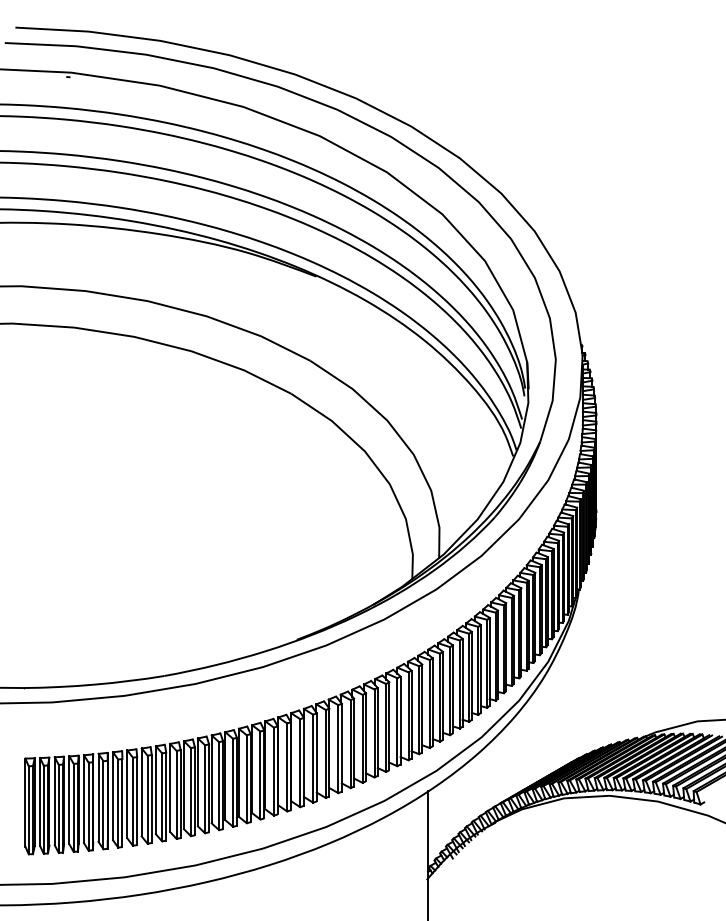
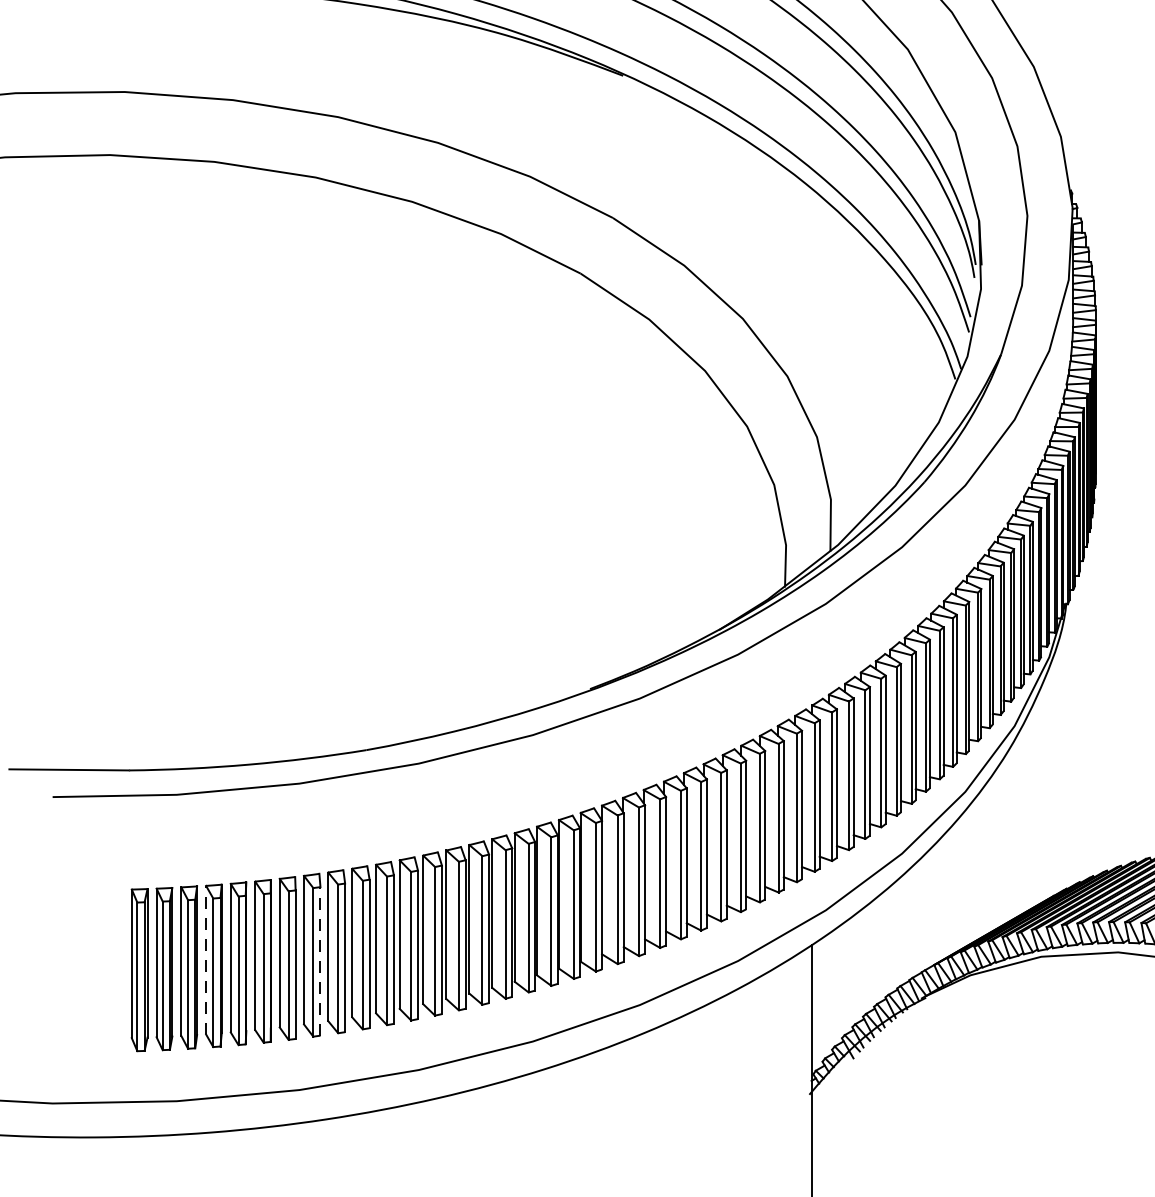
line: (69, 800) -> (206, 960), solid -> dashed
line: (137, 801) -> (321, 962), solid -> dashed

